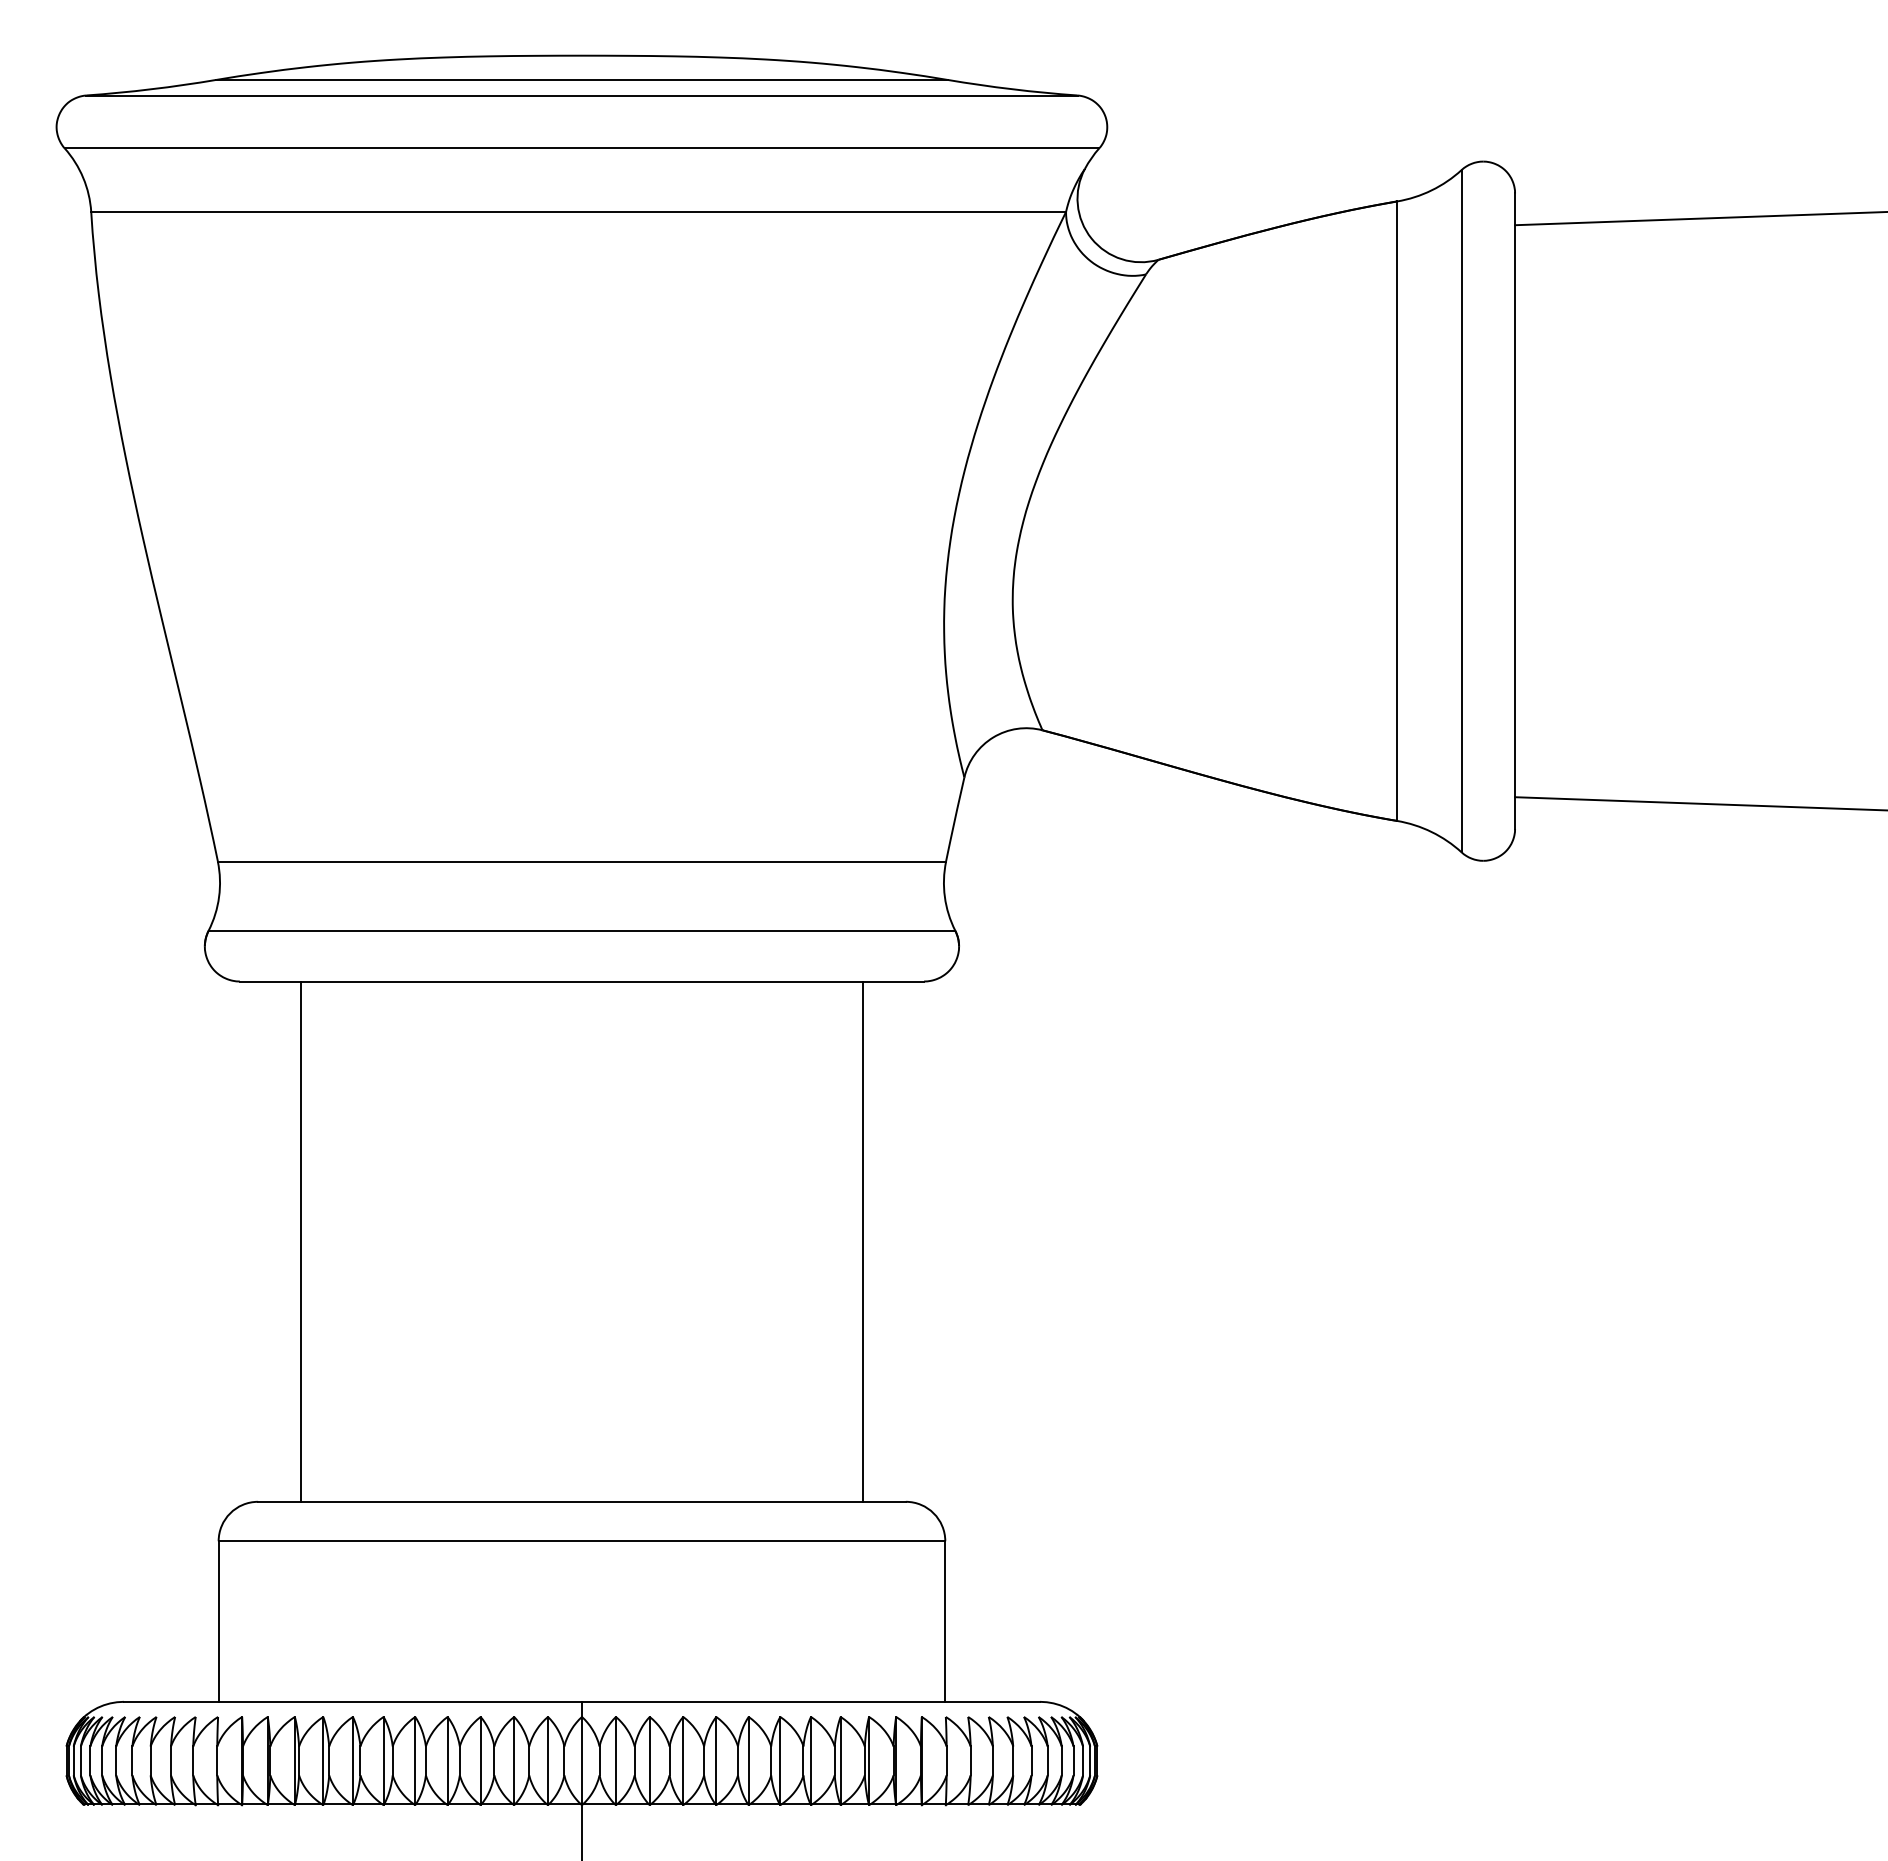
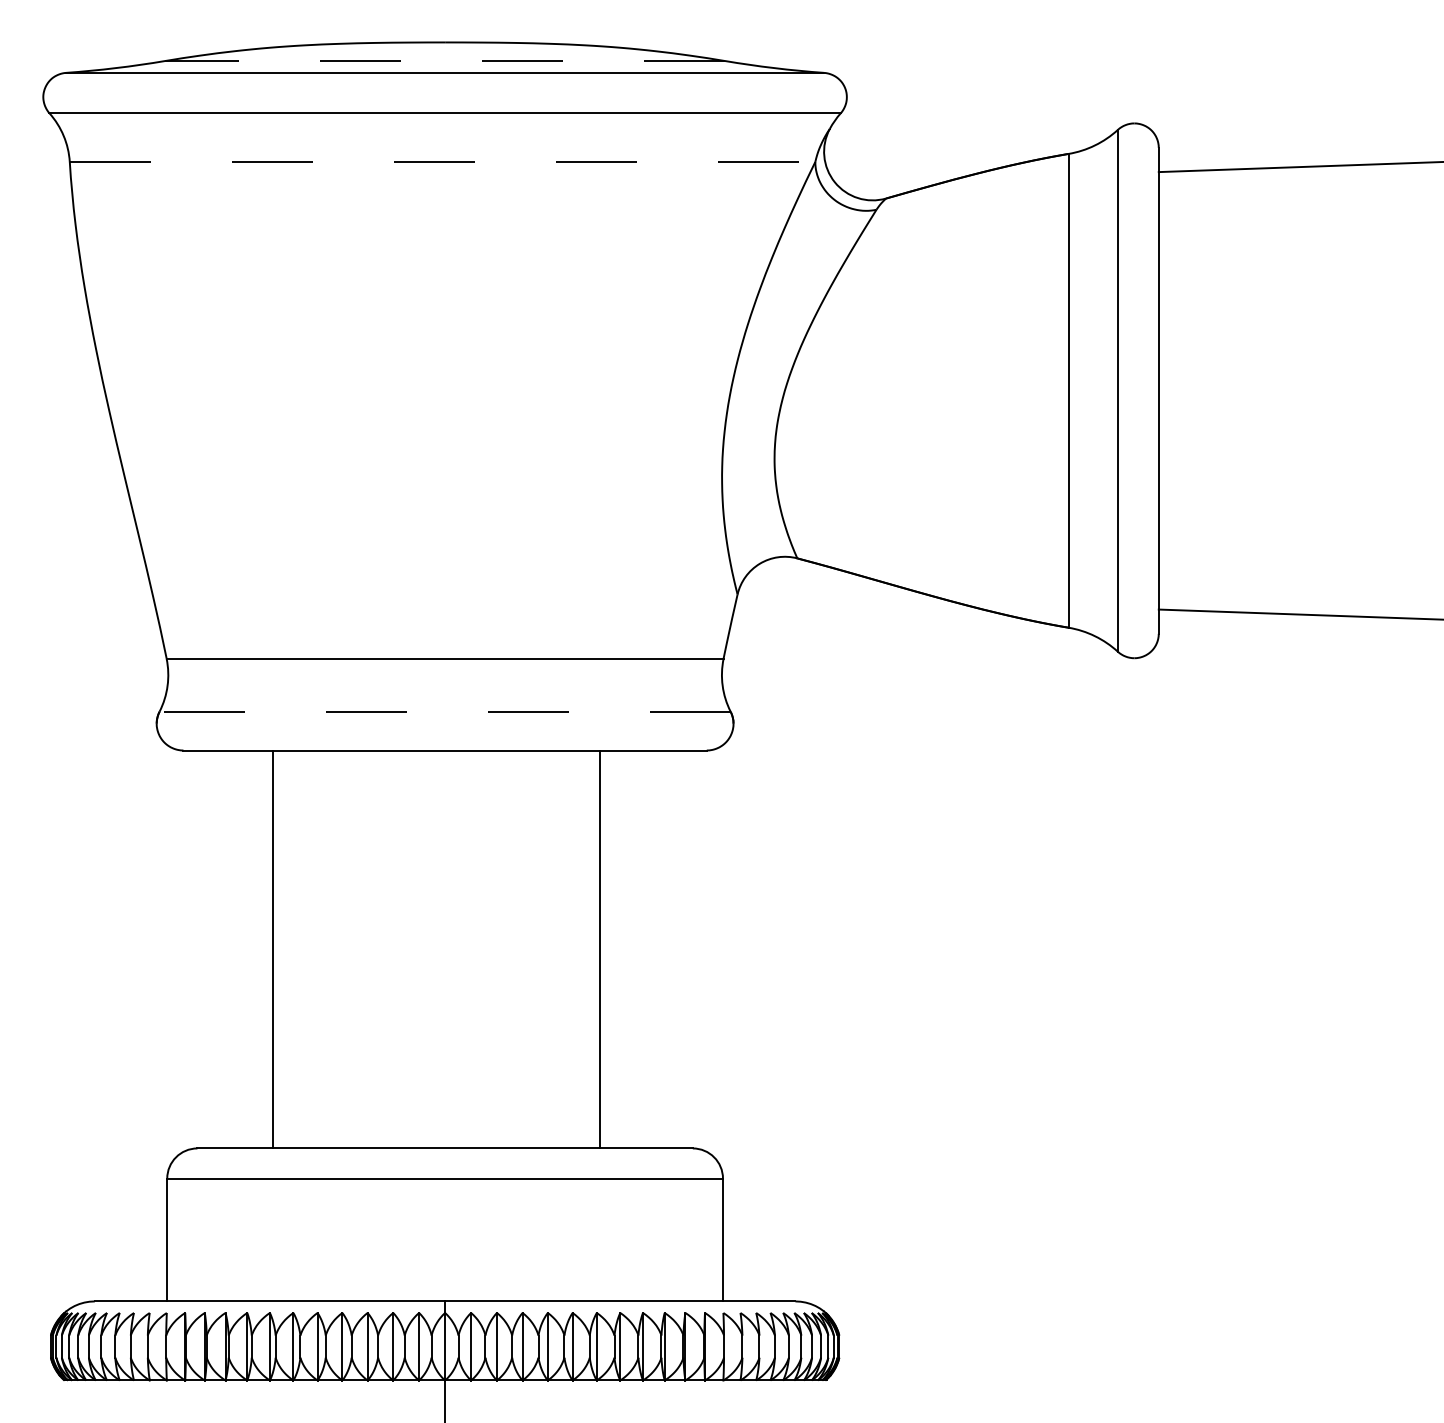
line: (581, 79) -> (444, 60), solid -> dashed
line: (579, 211) -> (443, 161), solid -> dashed
line: (581, 930) -> (444, 711), solid -> dashed
line: (301, 1241) -> (273, 949), moved
line: (862, 1241) -> (600, 949), moved

